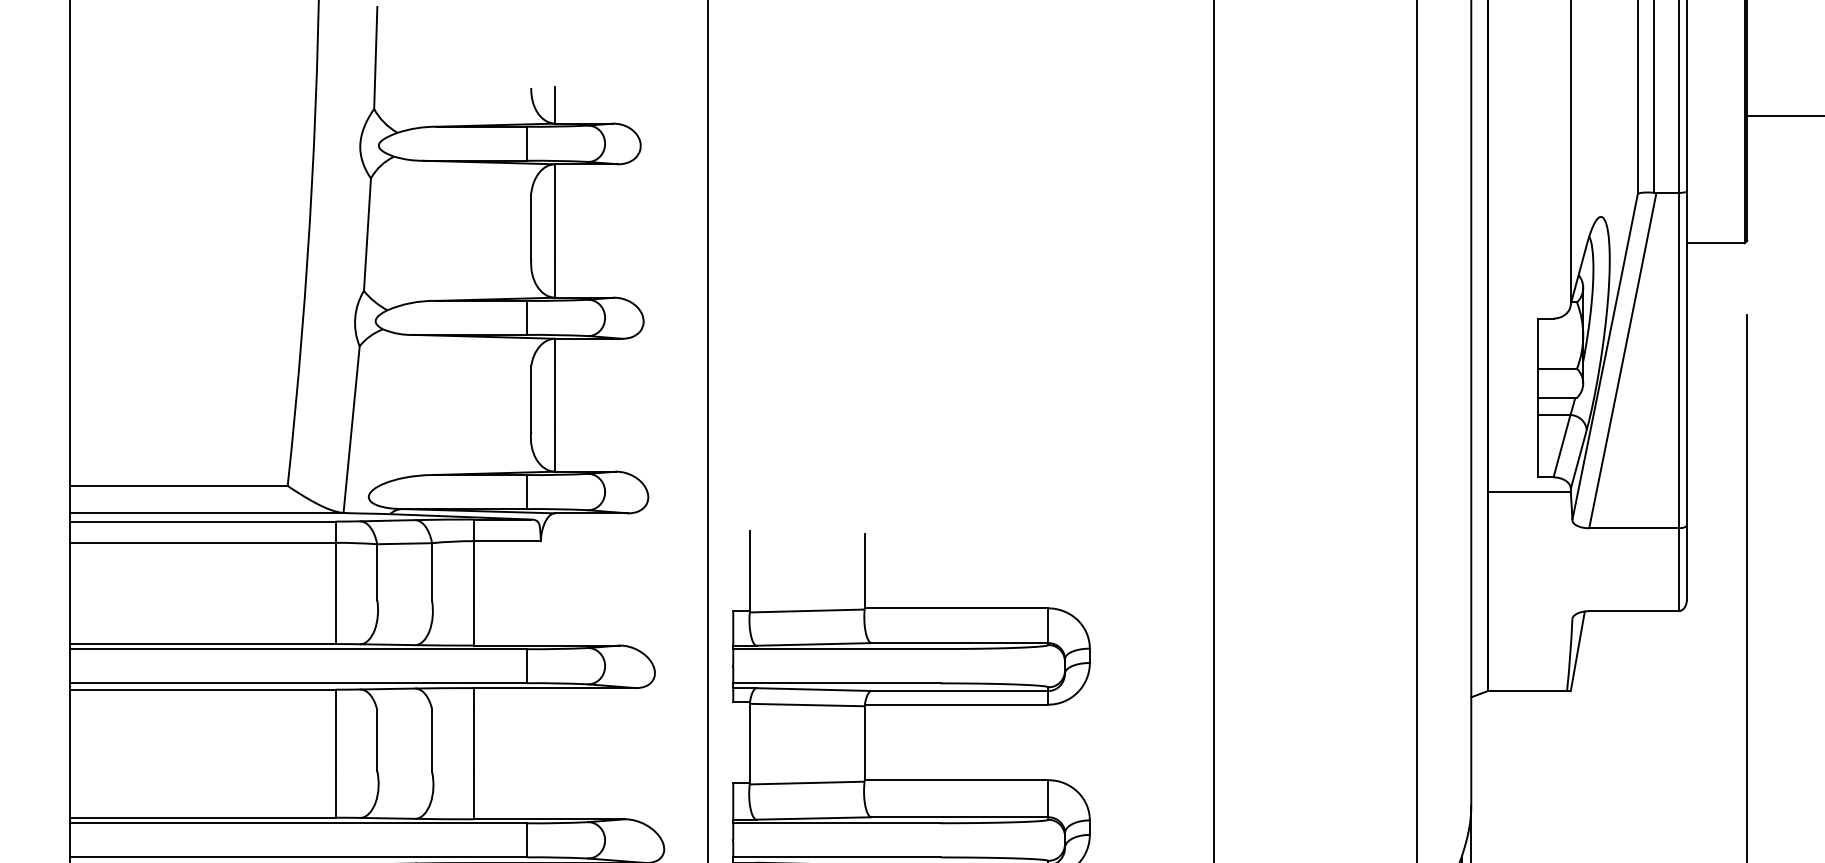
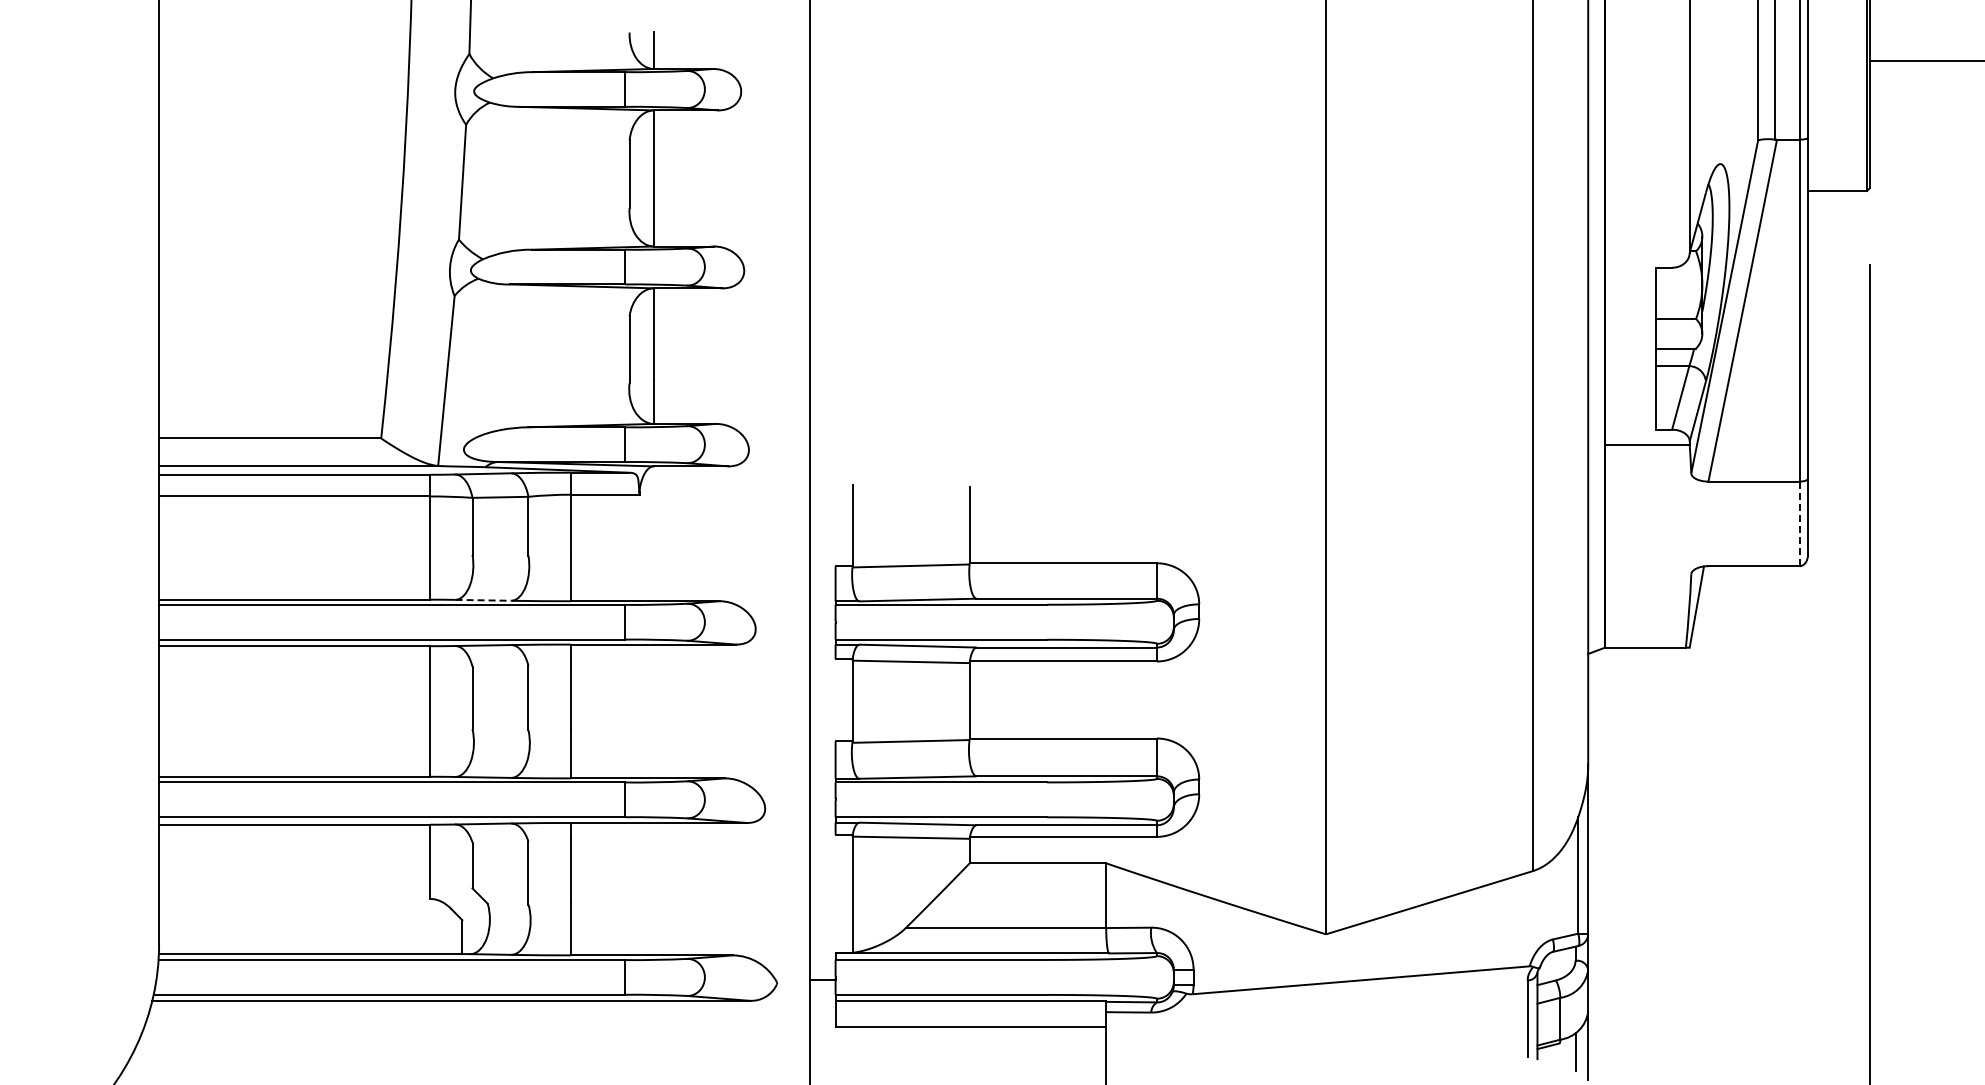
line: (1678, 569) -> (1799, 523), solid -> dashed
line: (388, 644) -> (483, 600), solid -> dashed

